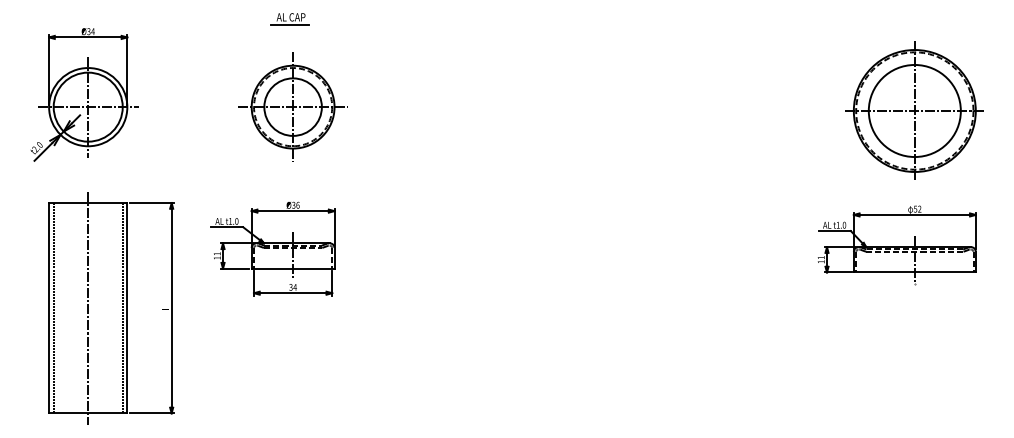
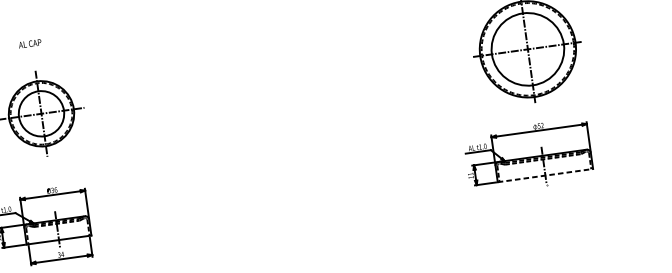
line: (289, 24) -> (29, 49), removed
line: (914, 272) -> (545, 175), solid -> dashed

